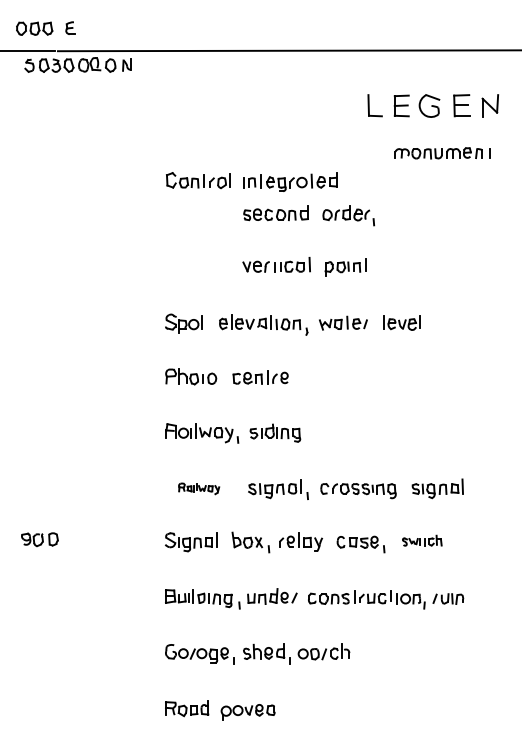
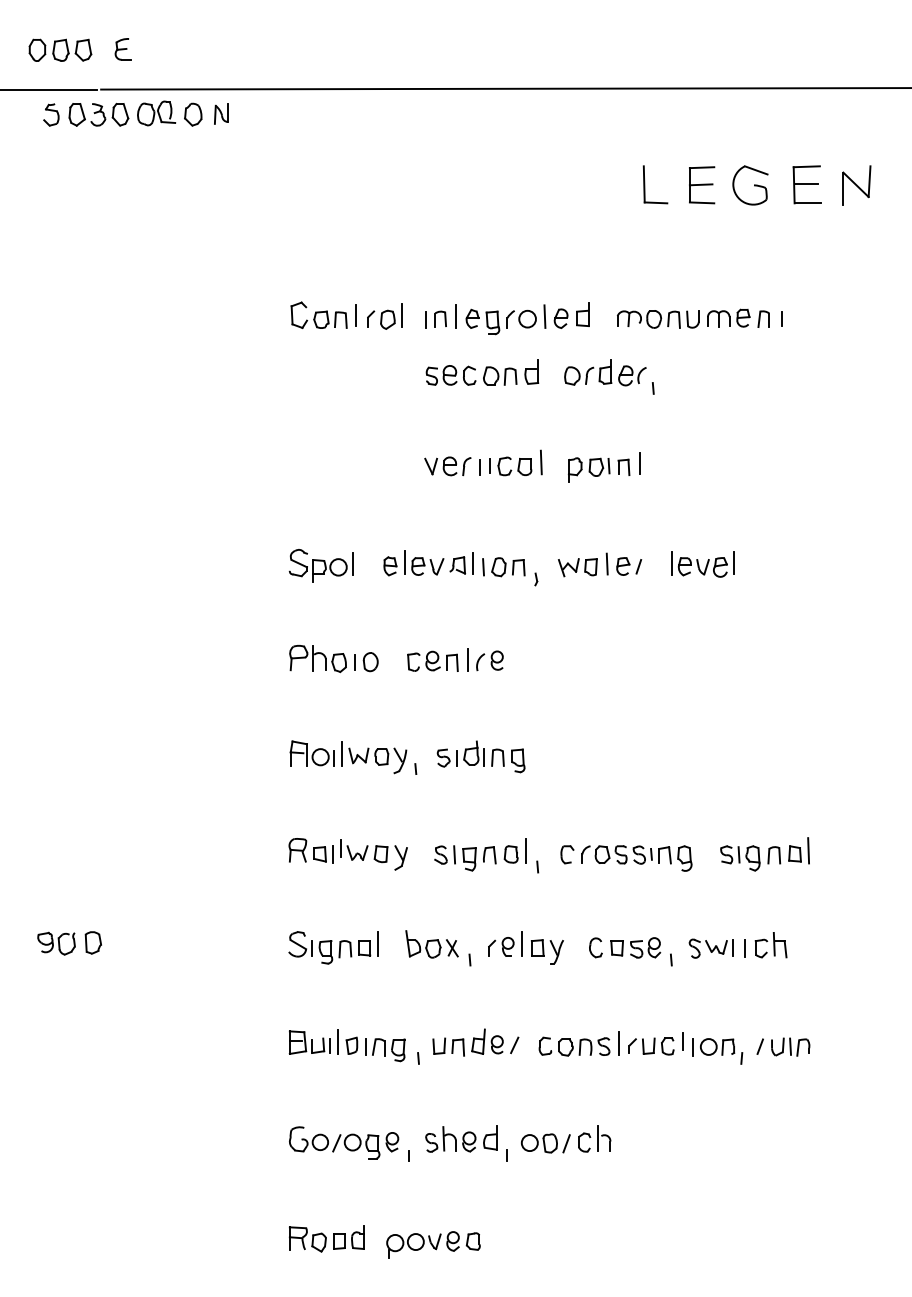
part: (442, 153) -> (699, 319), moved
part: (198, 488) -> (346, 853), size x1.67
part: (421, 540) -> (736, 944), size x1.43

